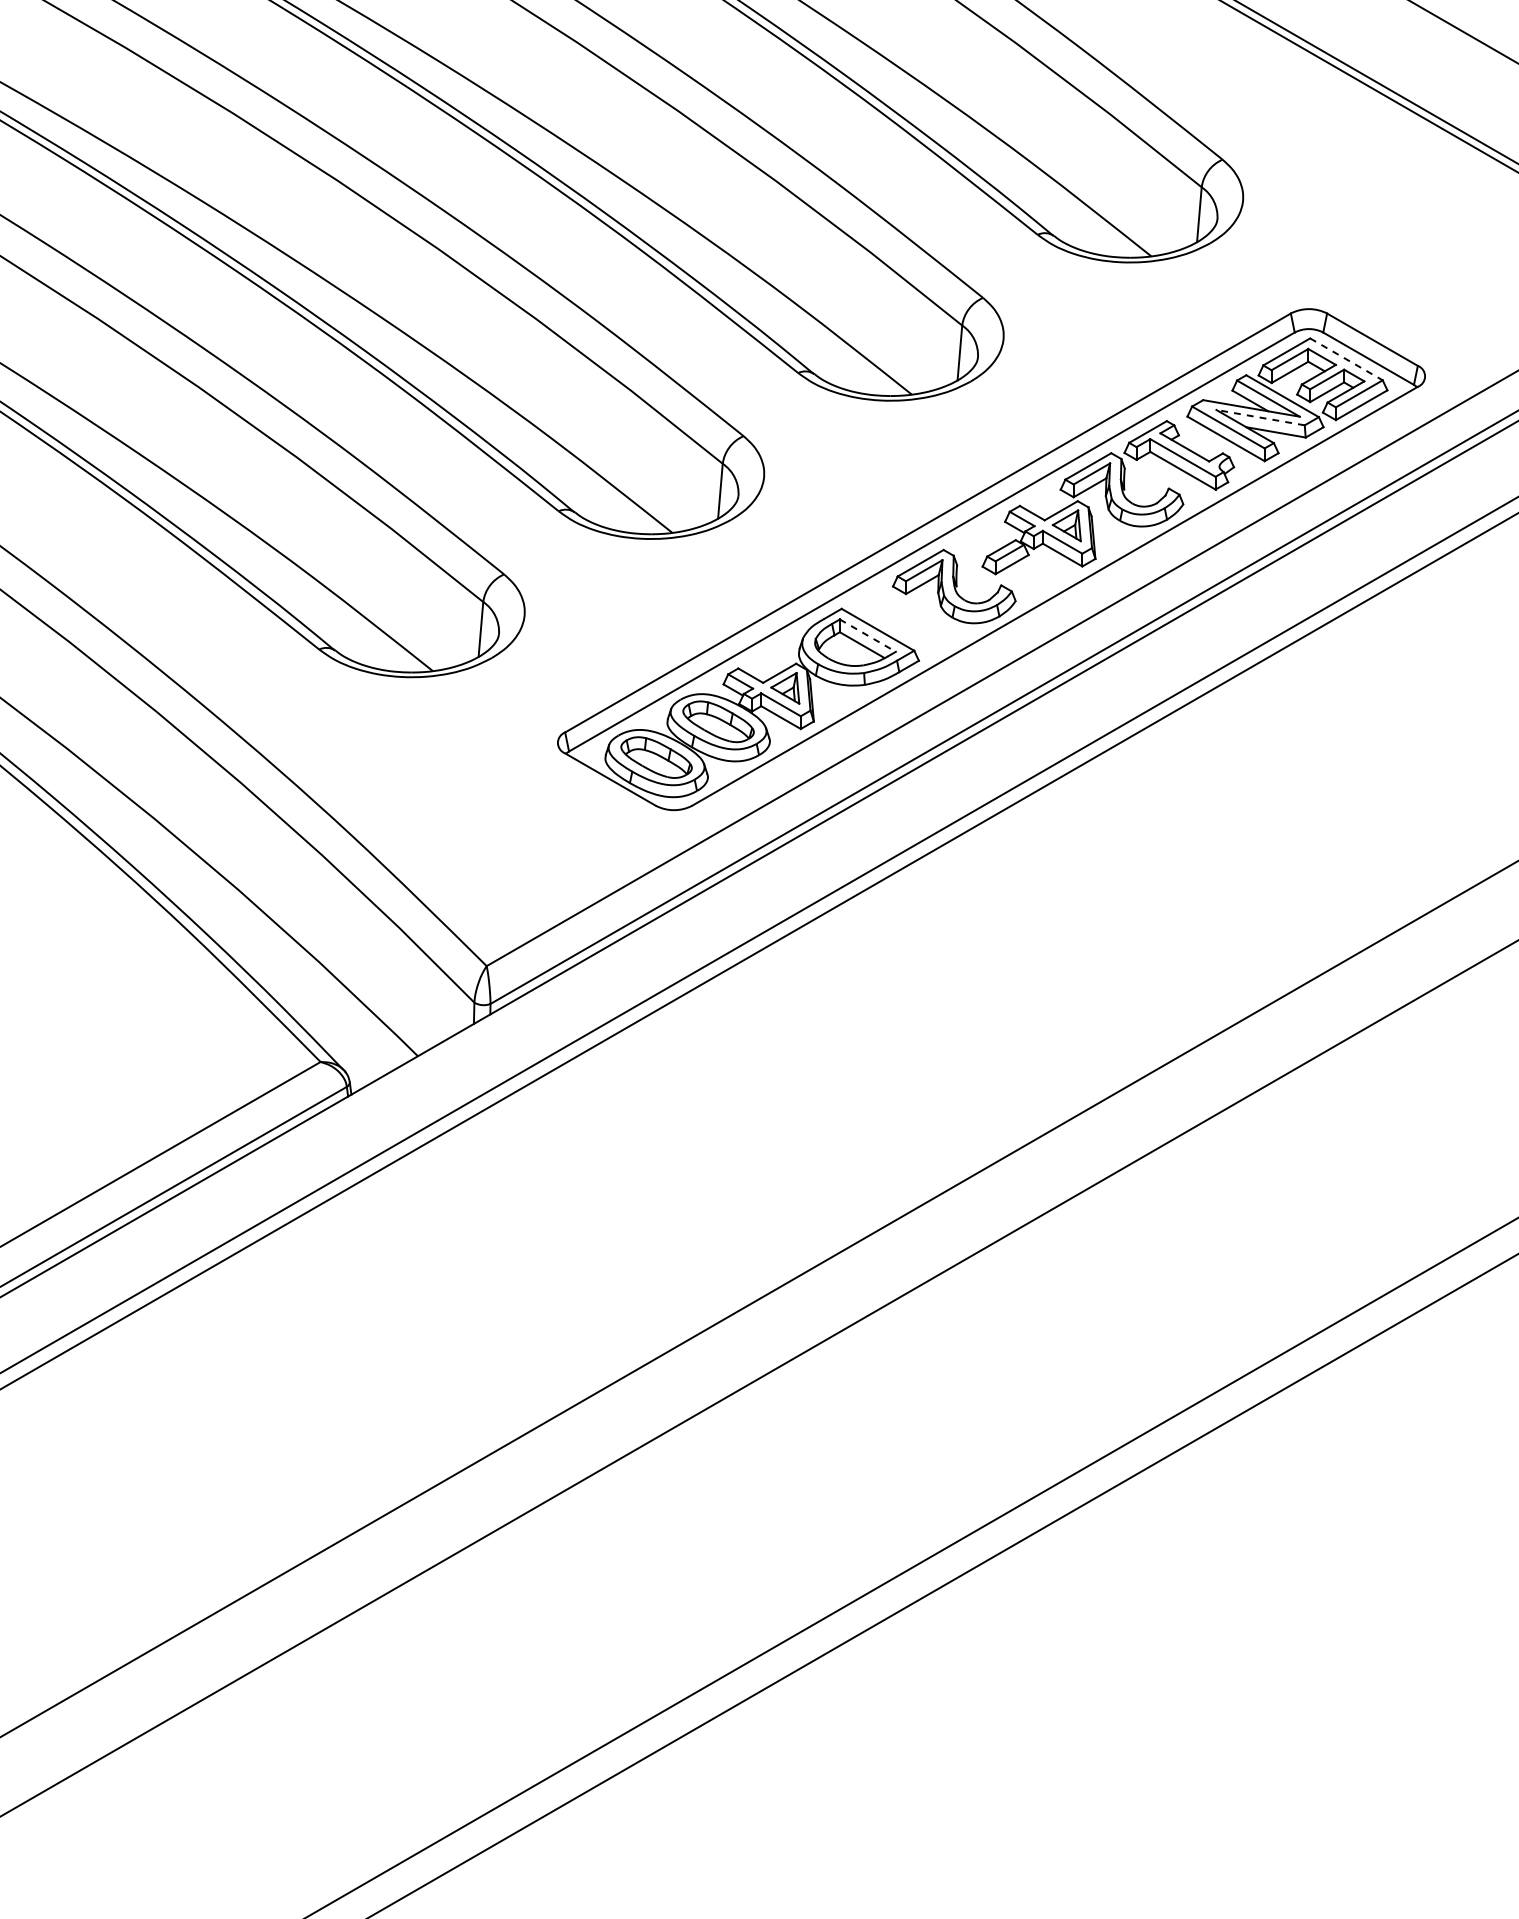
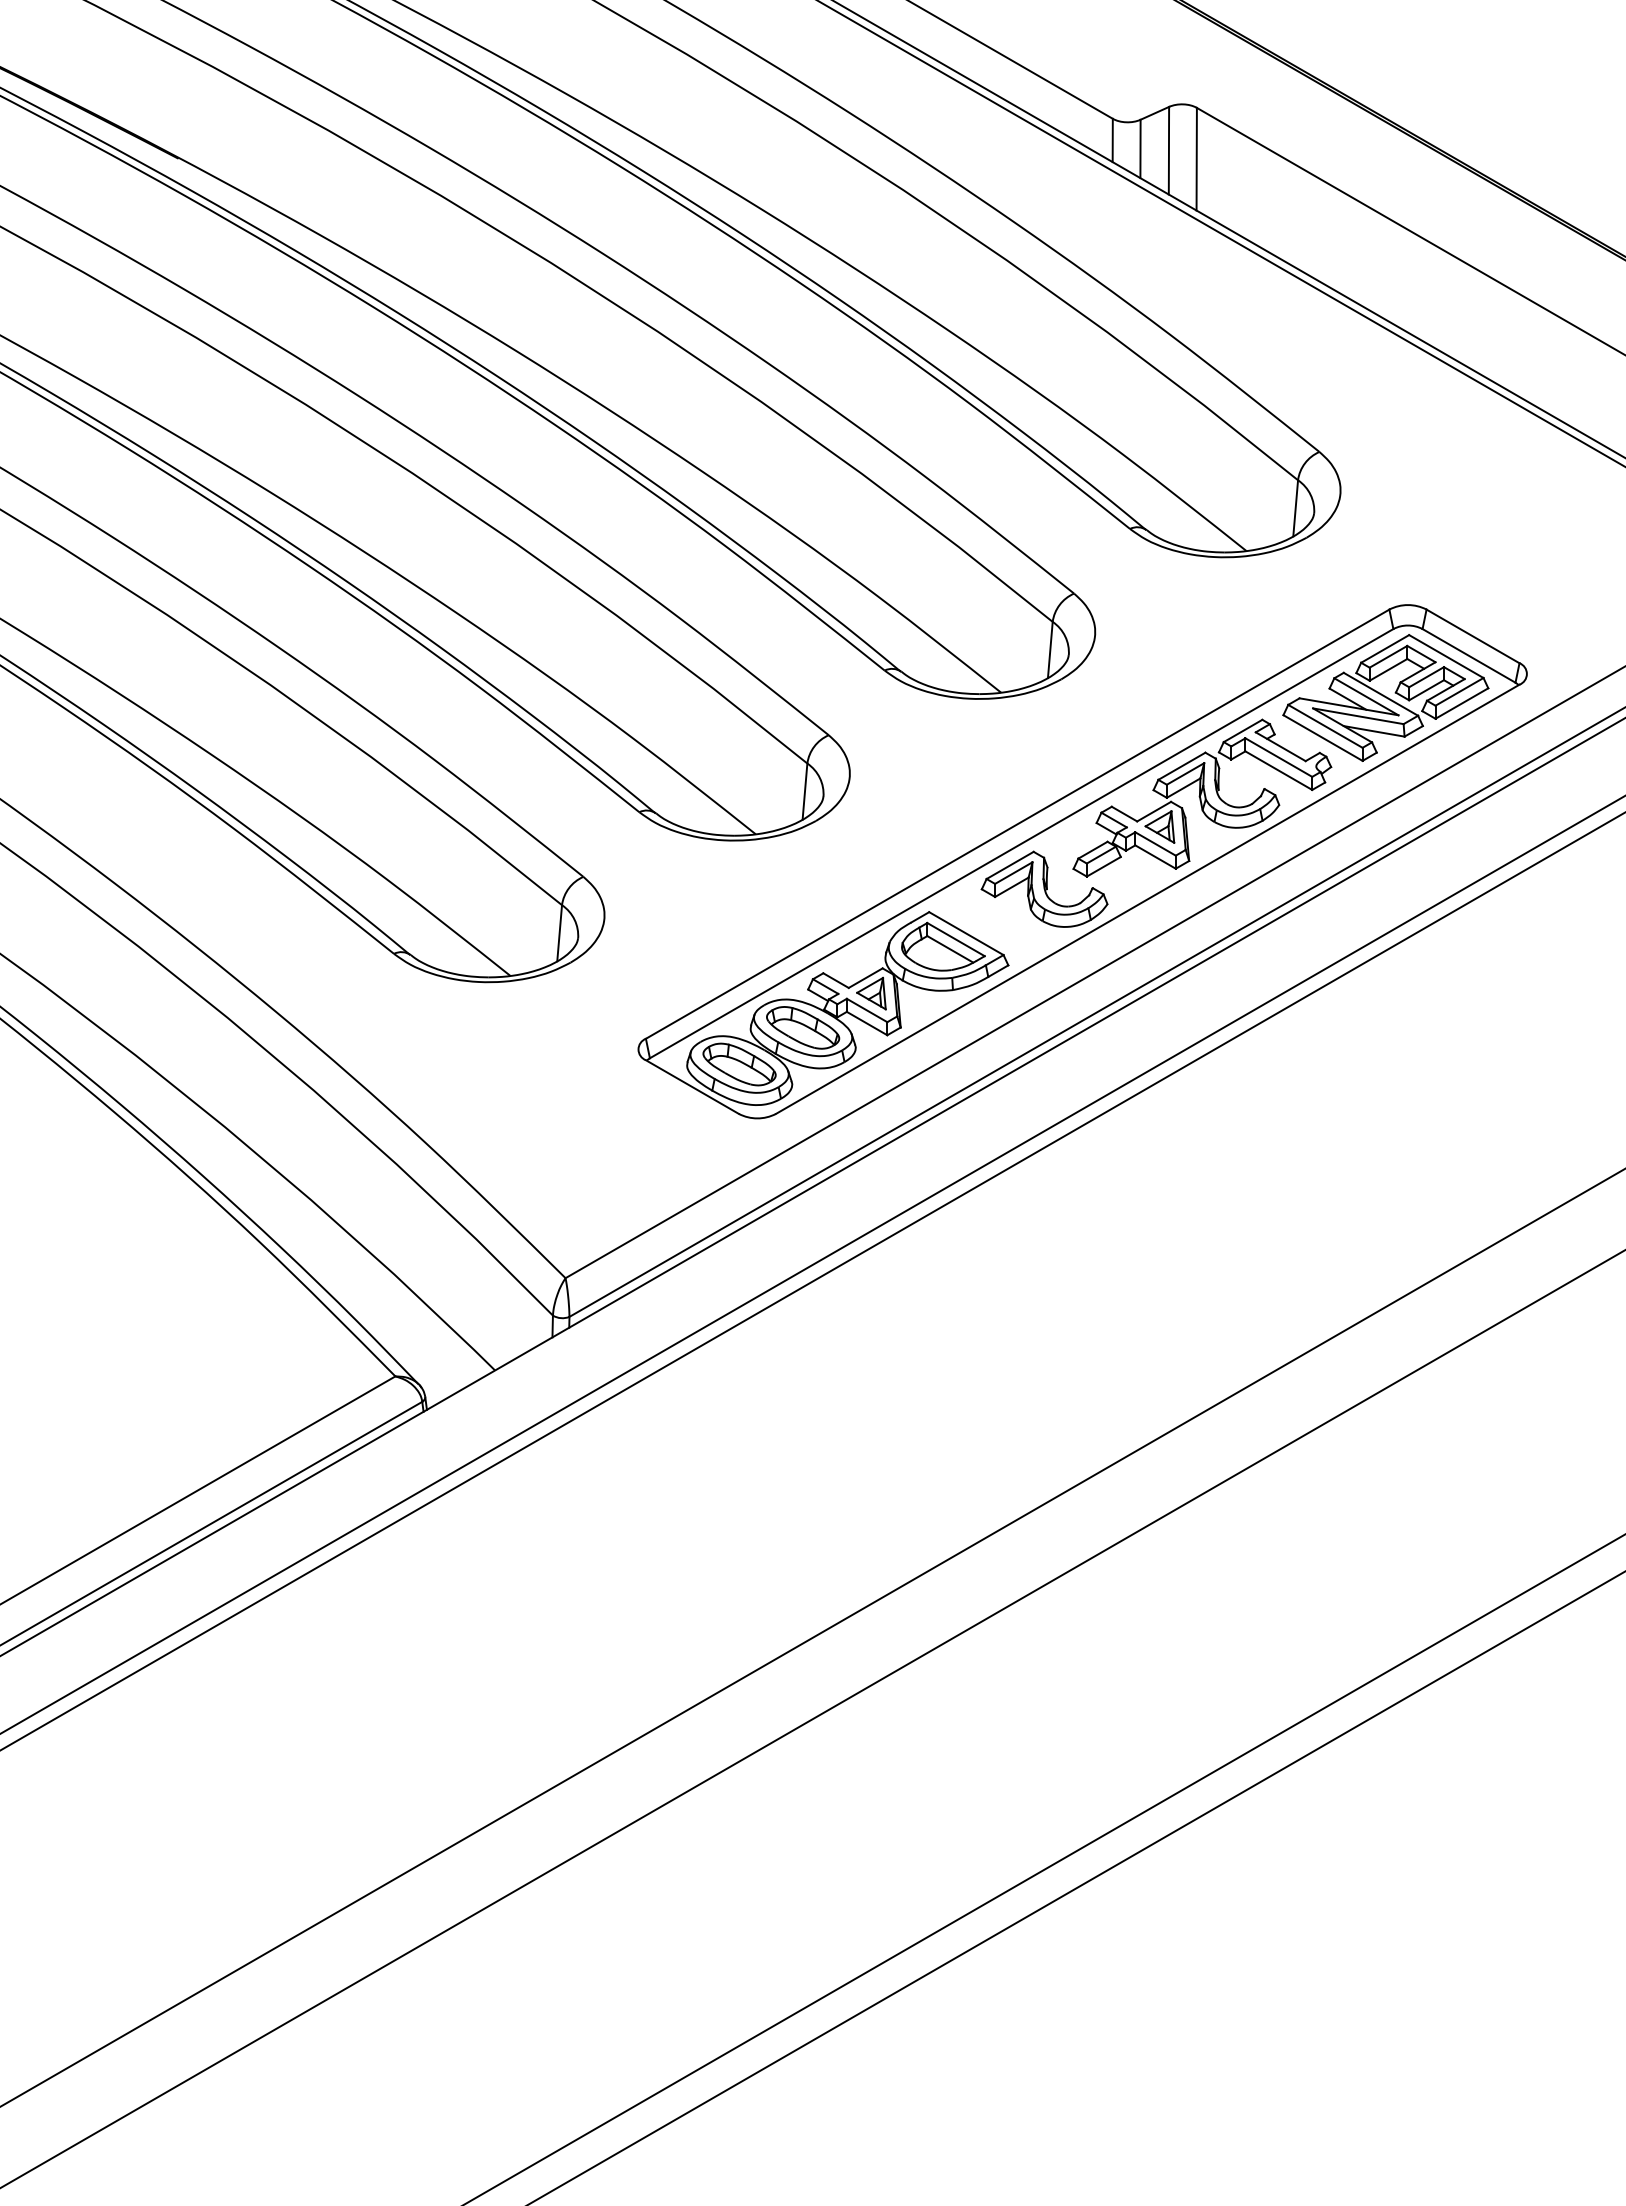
line: (1346, 359) -> (1446, 656), dashed -> solid
line: (1260, 417) -> (1358, 716), dashed -> solid
line: (868, 635) -> (956, 939), dashed -> solid

